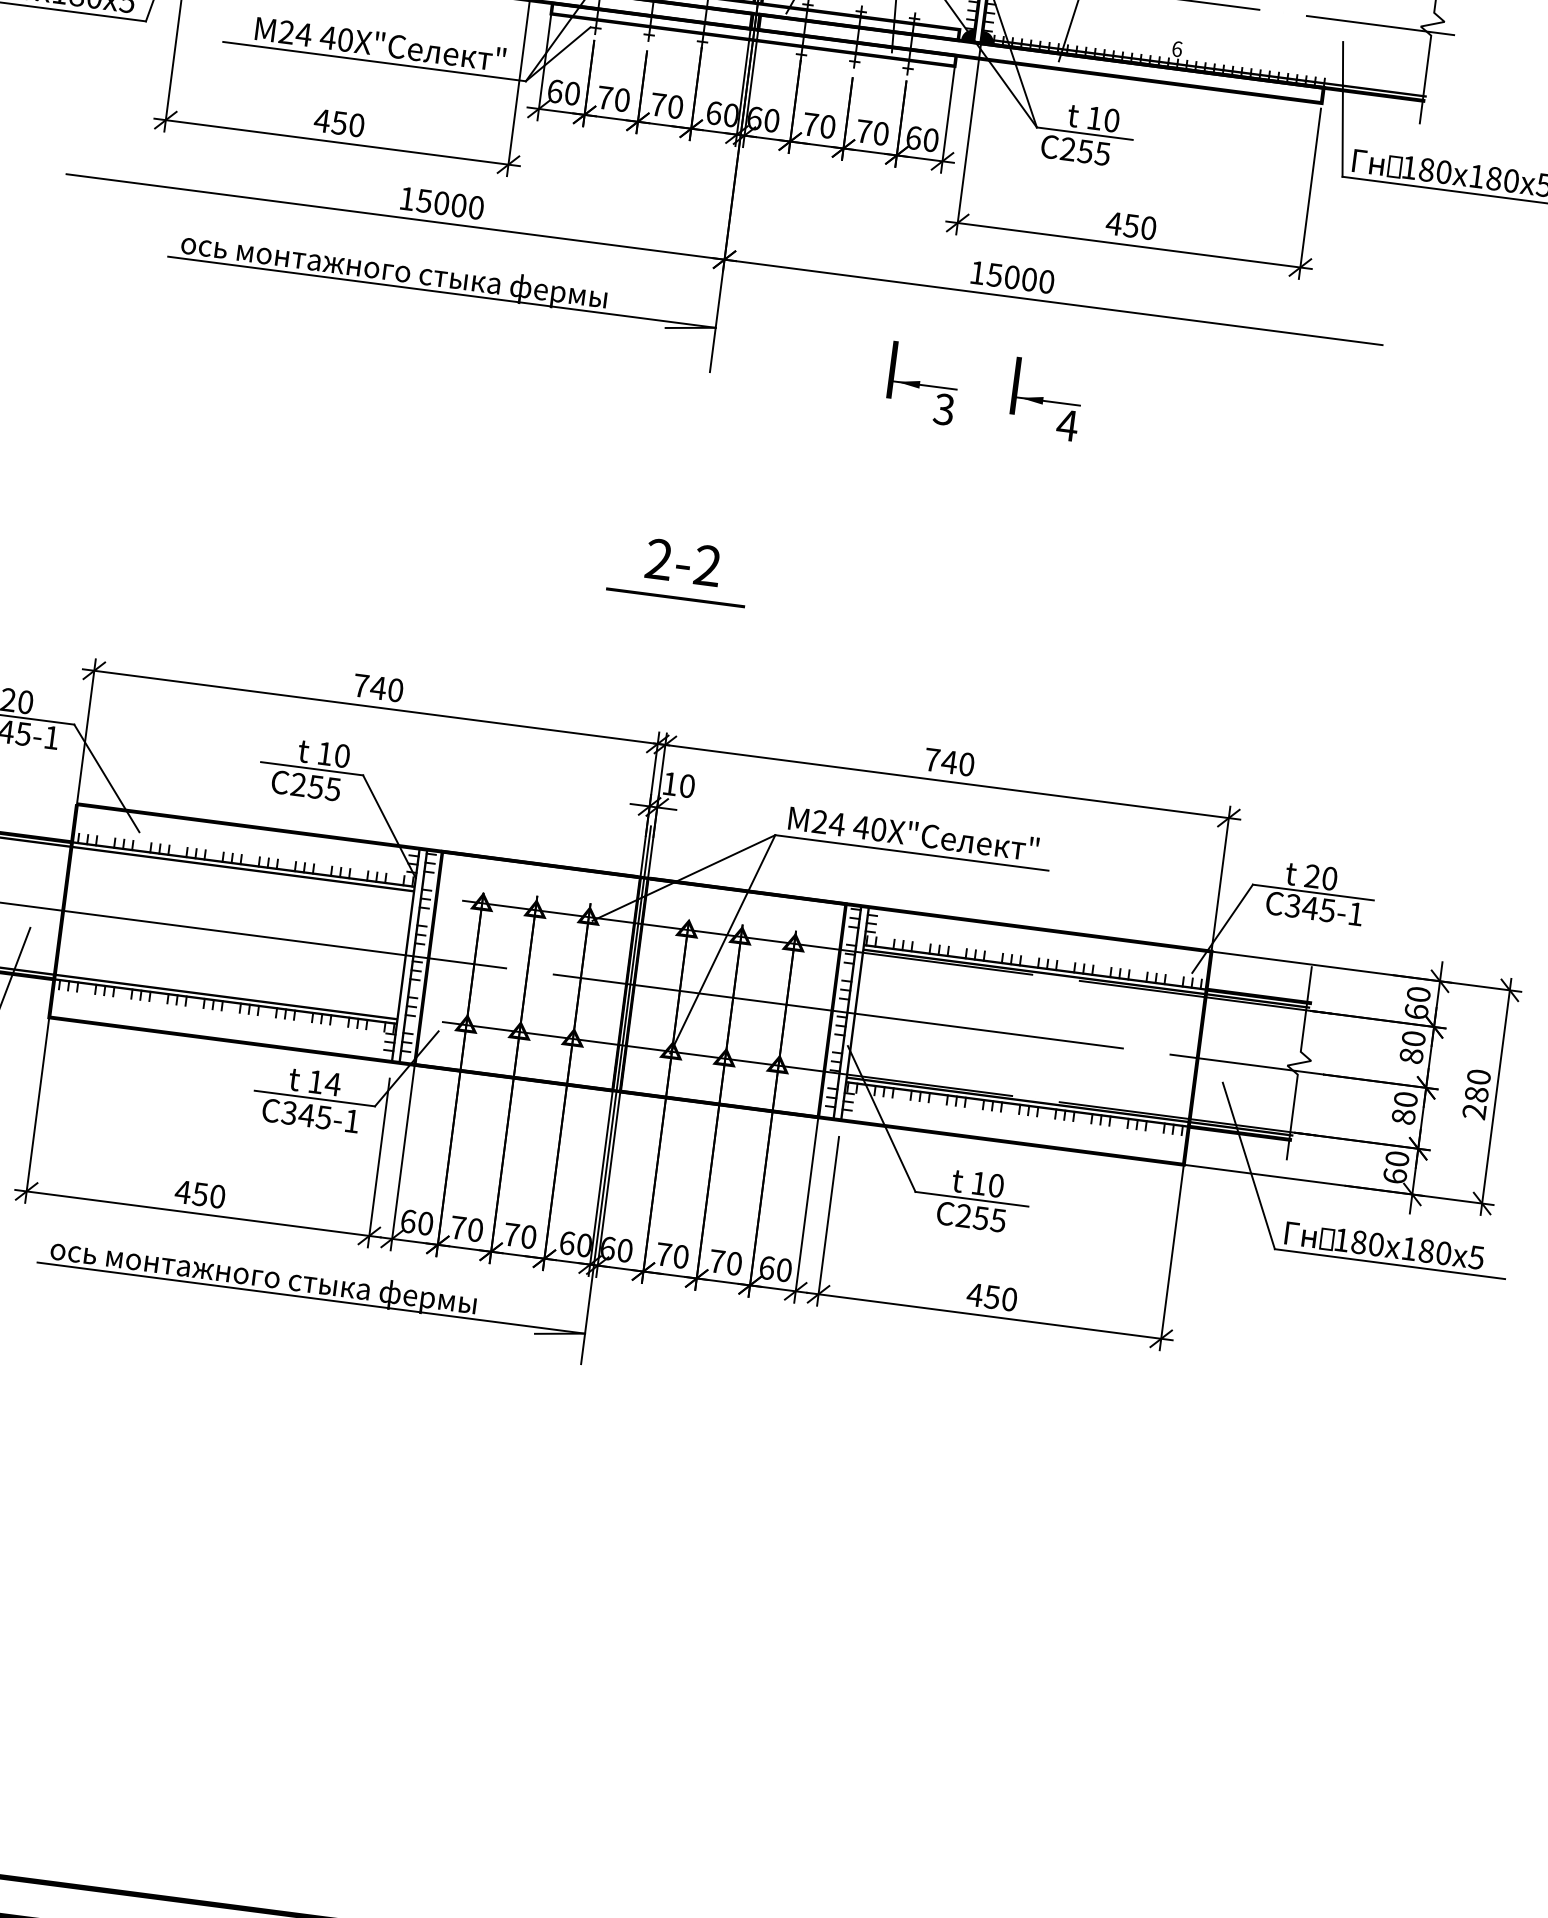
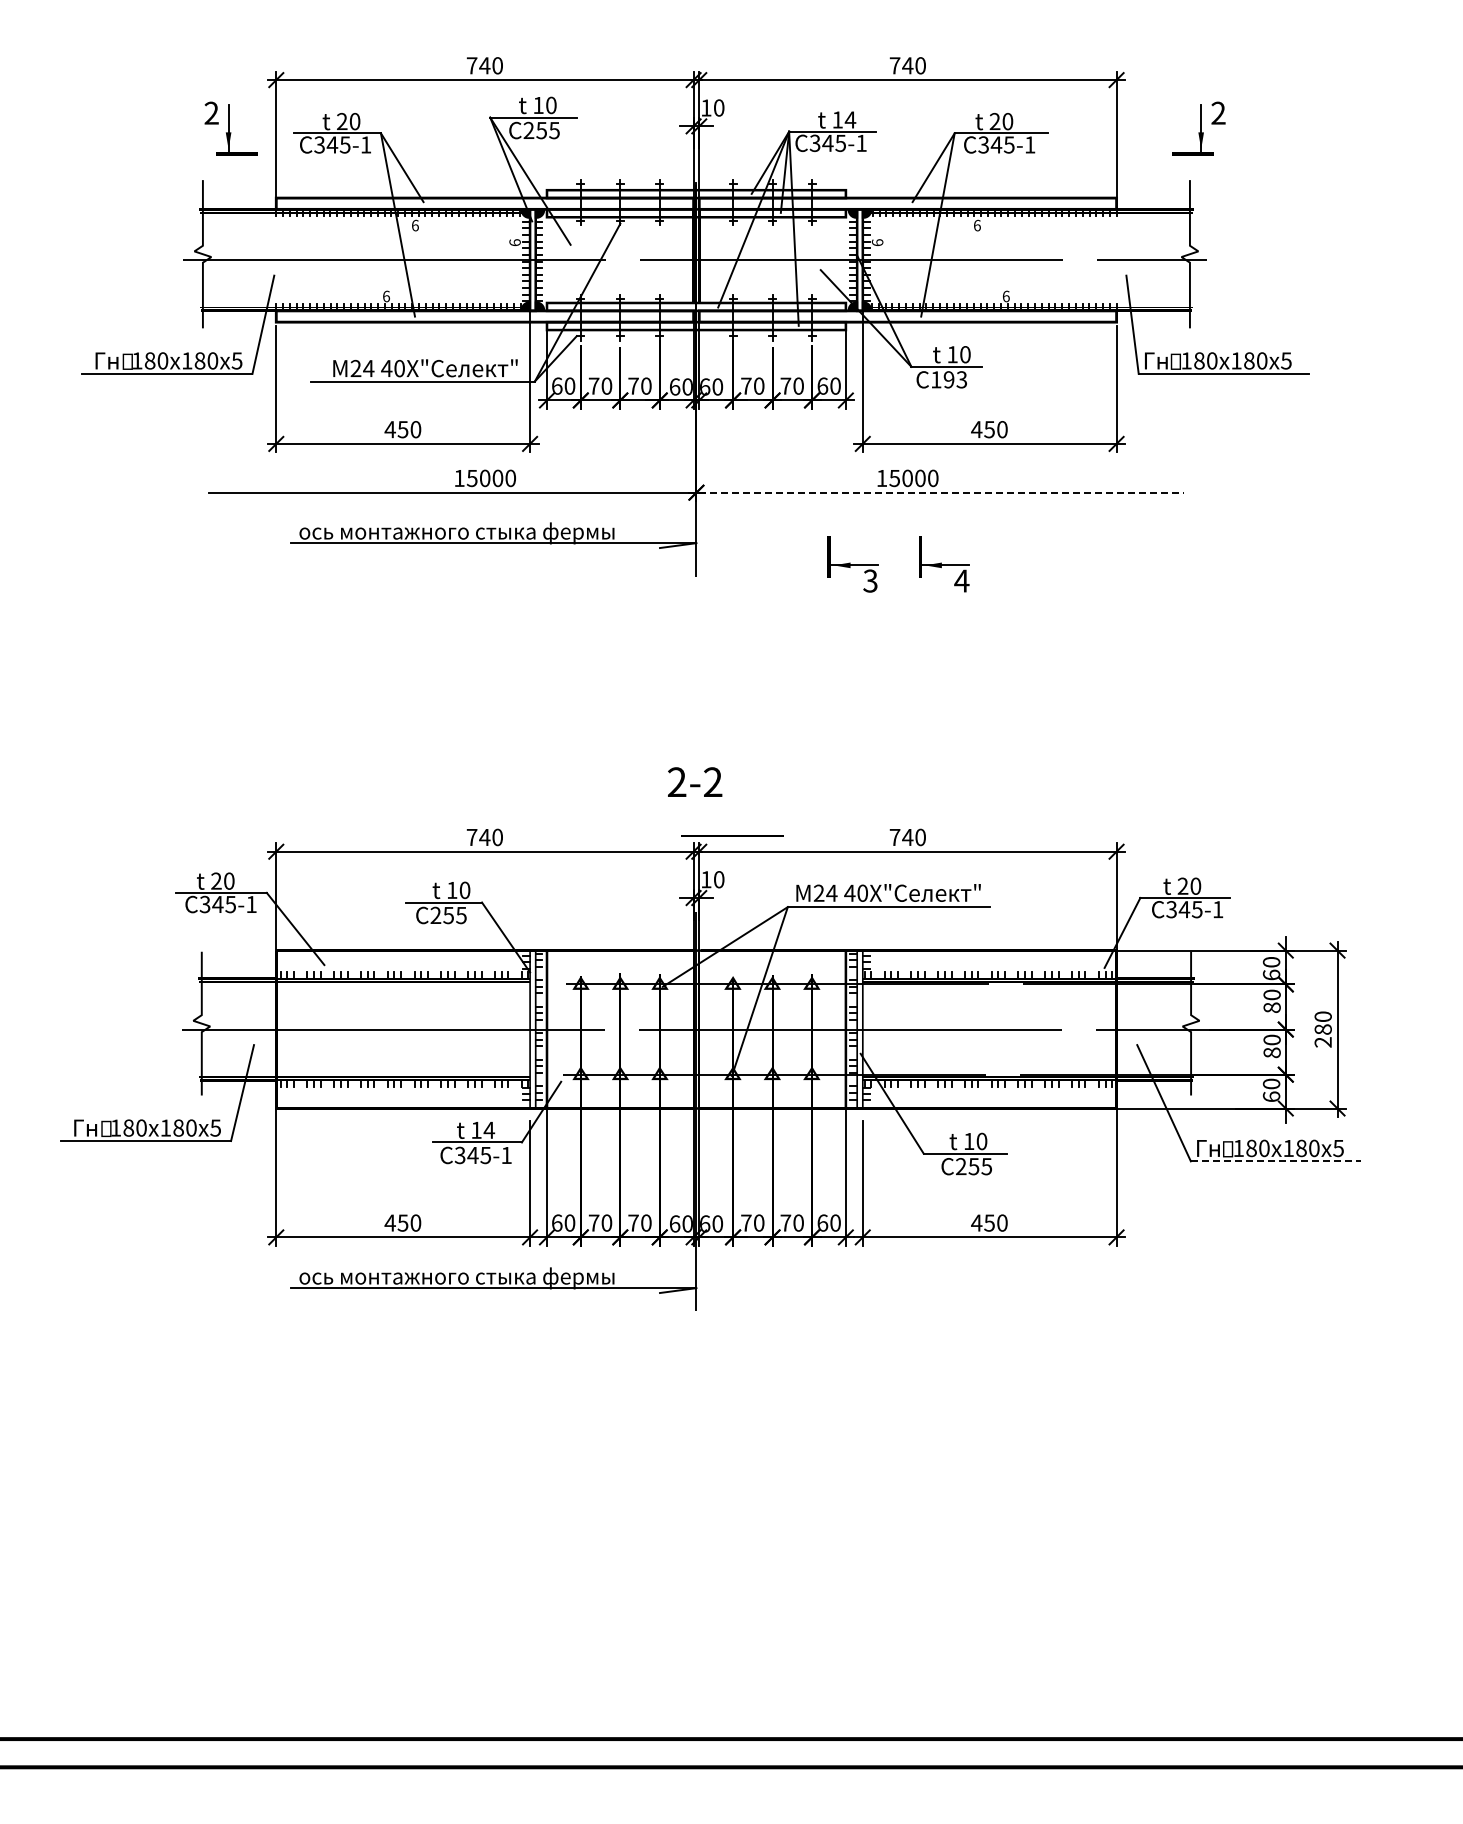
text: (1086, 151) -> (949, 379), 255 -> 193
line: (1047, 301) -> (935, 492), solid -> dashed
text: (684, 561) -> (695, 781), moved
line: (675, 597) -> (732, 835), moved
line: (1390, 1264) -> (1276, 1161), solid -> dashed

